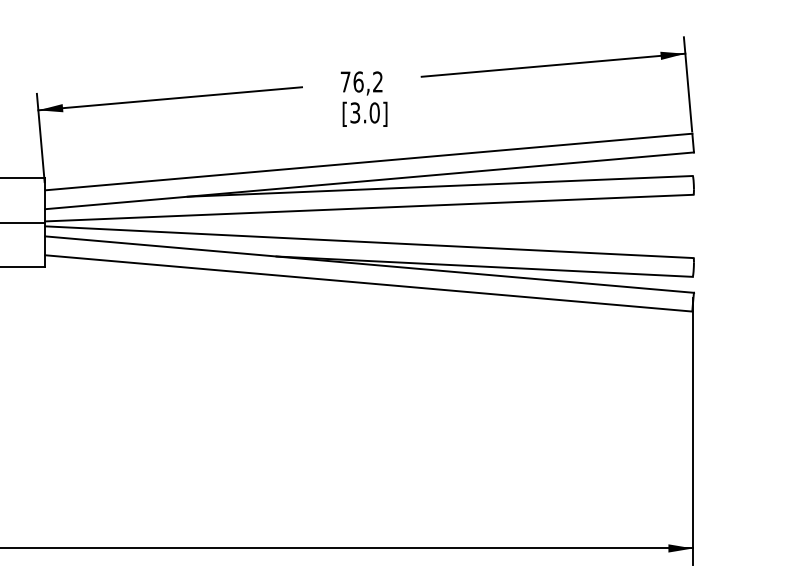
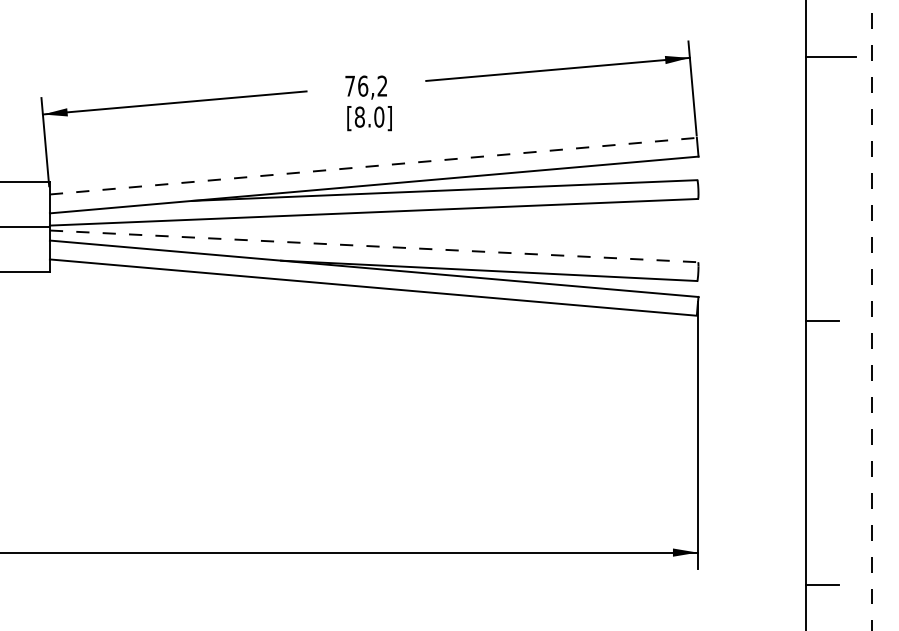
text: (354, 112) -> (359, 116), [3.0] -> [8.0]
line: (368, 162) -> (373, 166), solid -> dashed
line: (369, 242) -> (374, 246), solid -> dashed

